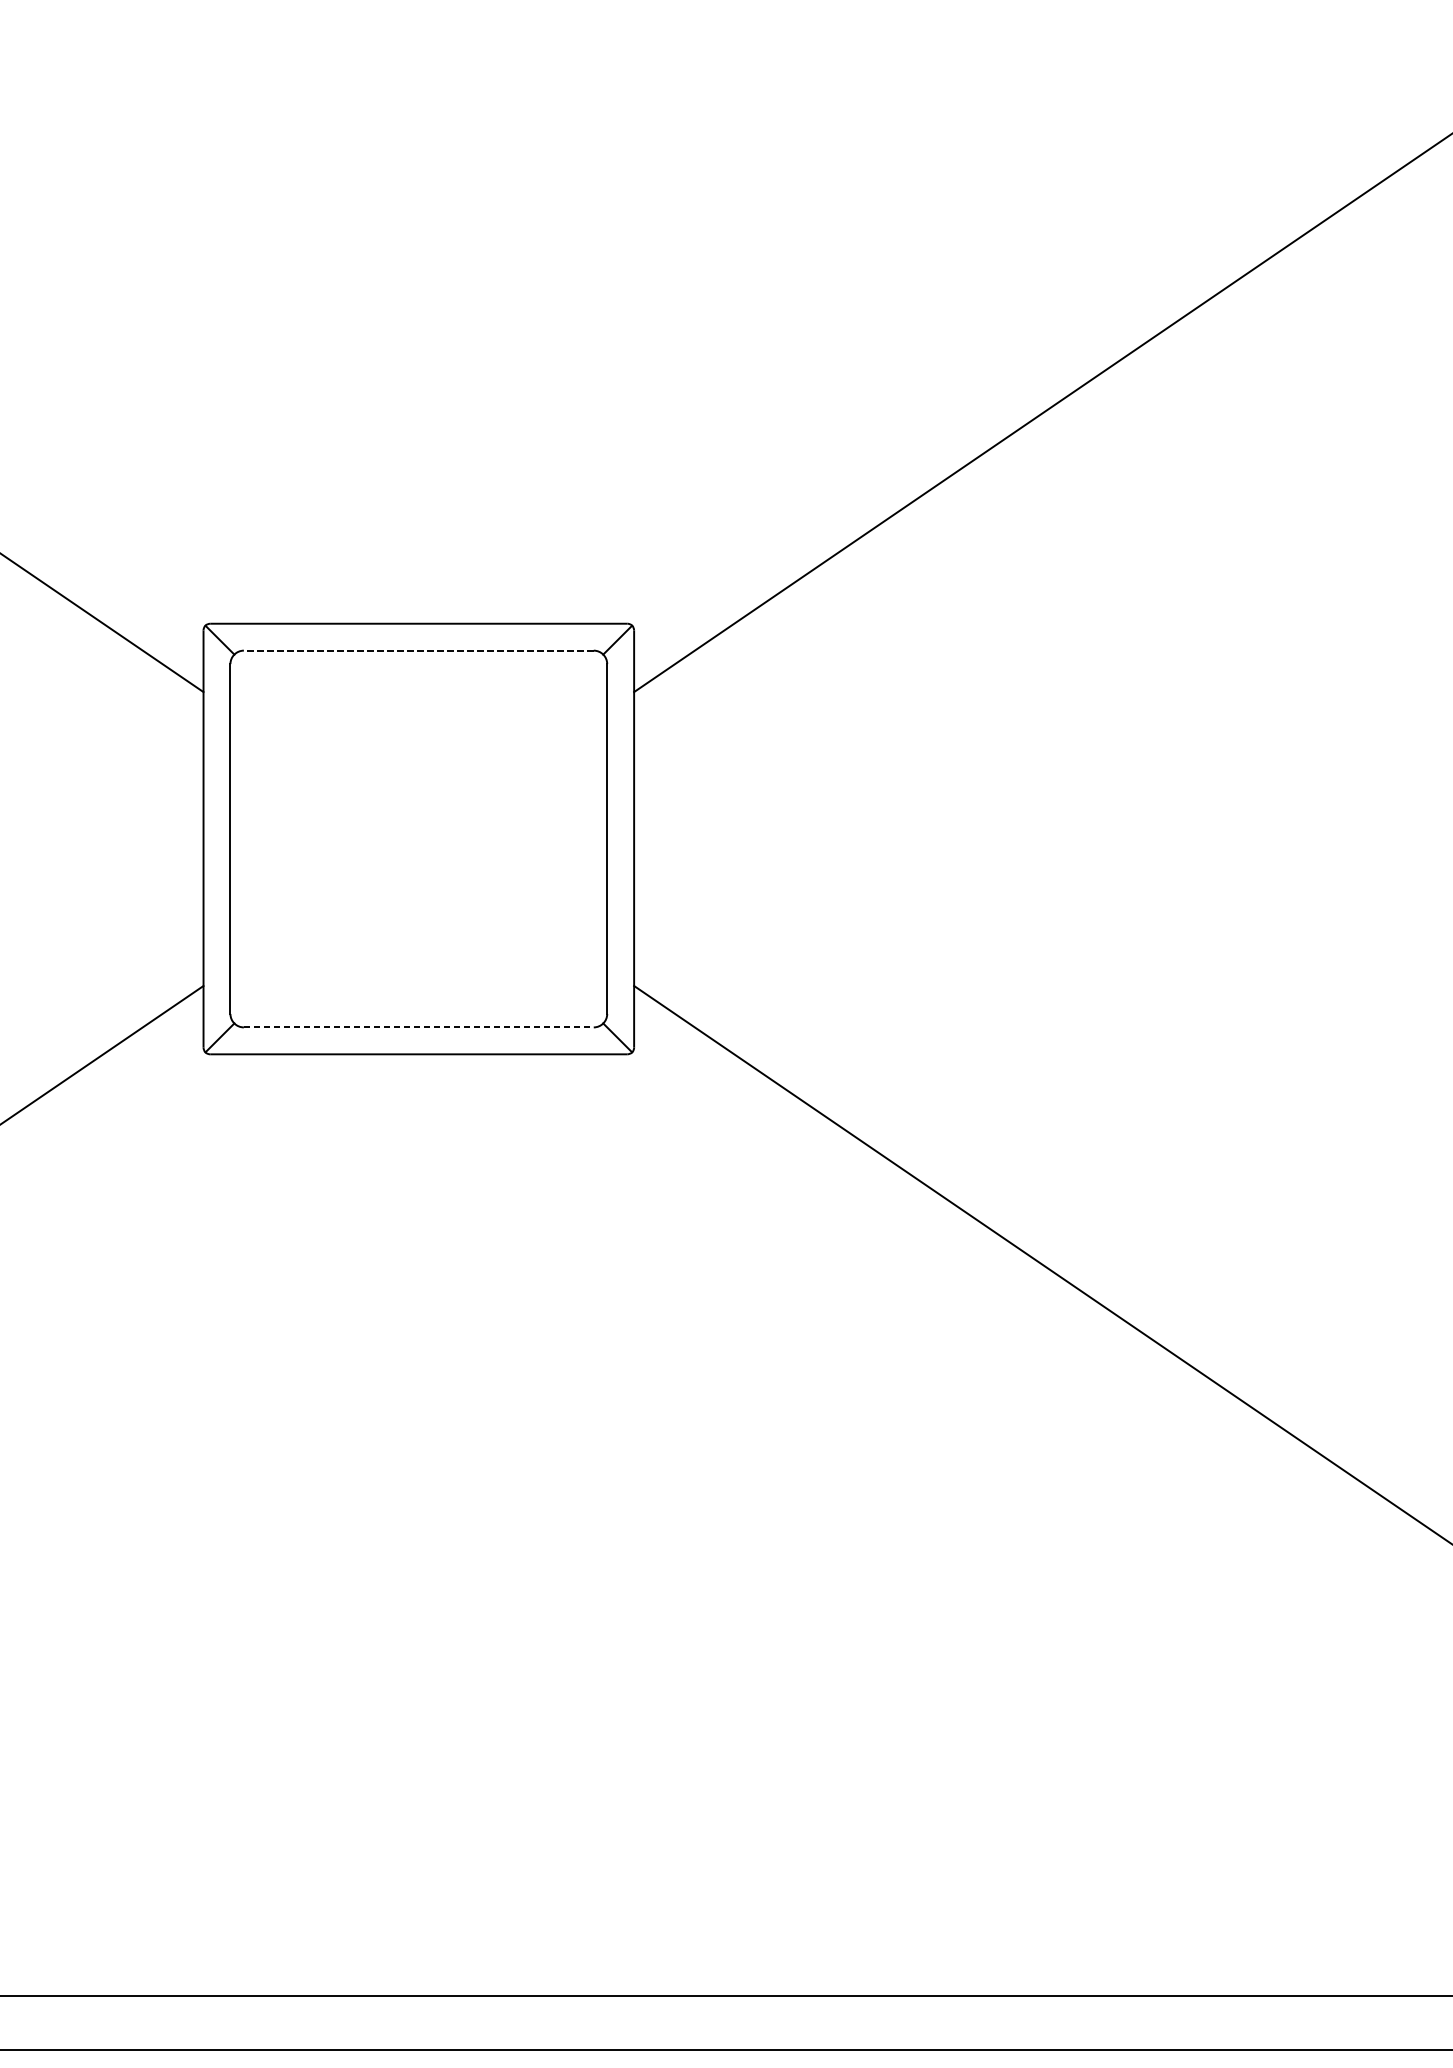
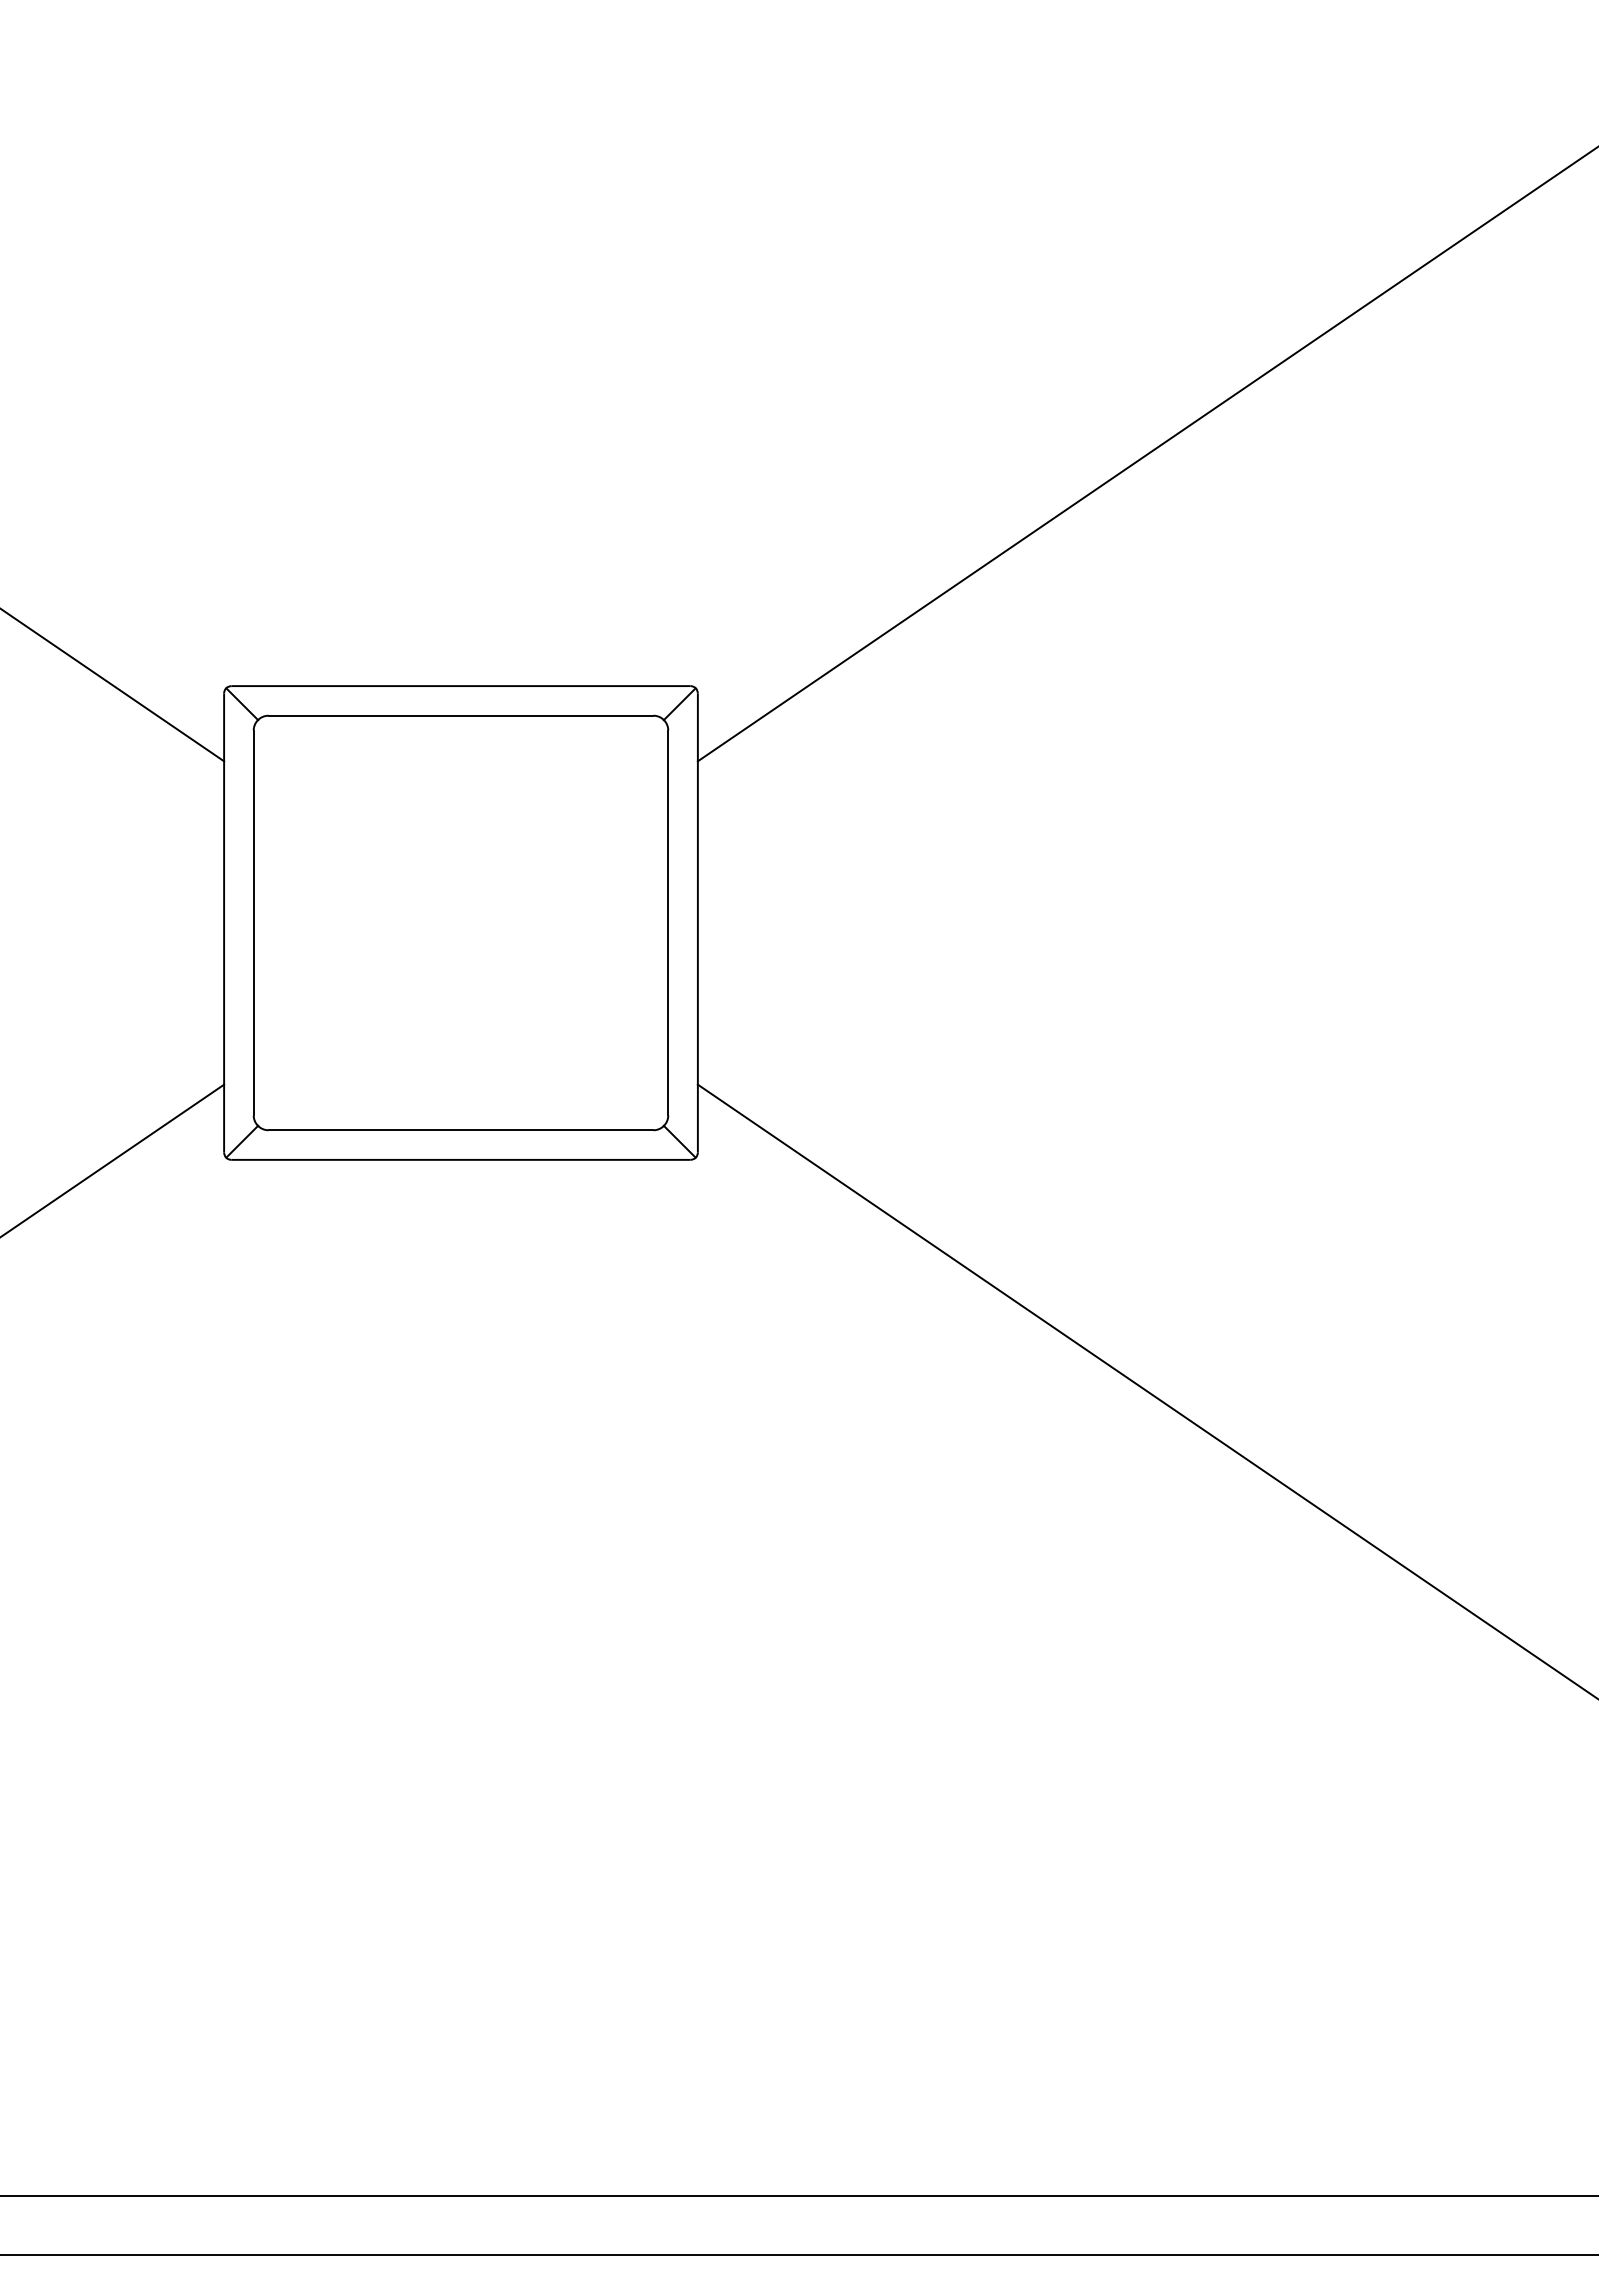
line: (418, 650) -> (460, 715), dashed -> solid
line: (419, 1027) -> (461, 1130), dashed -> solid

